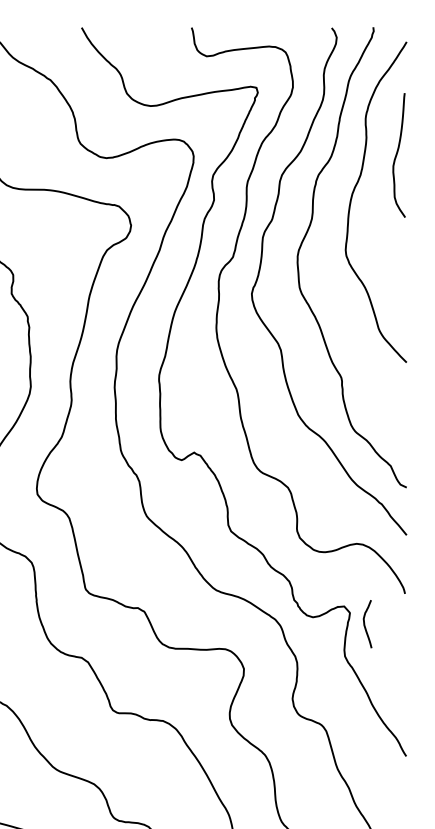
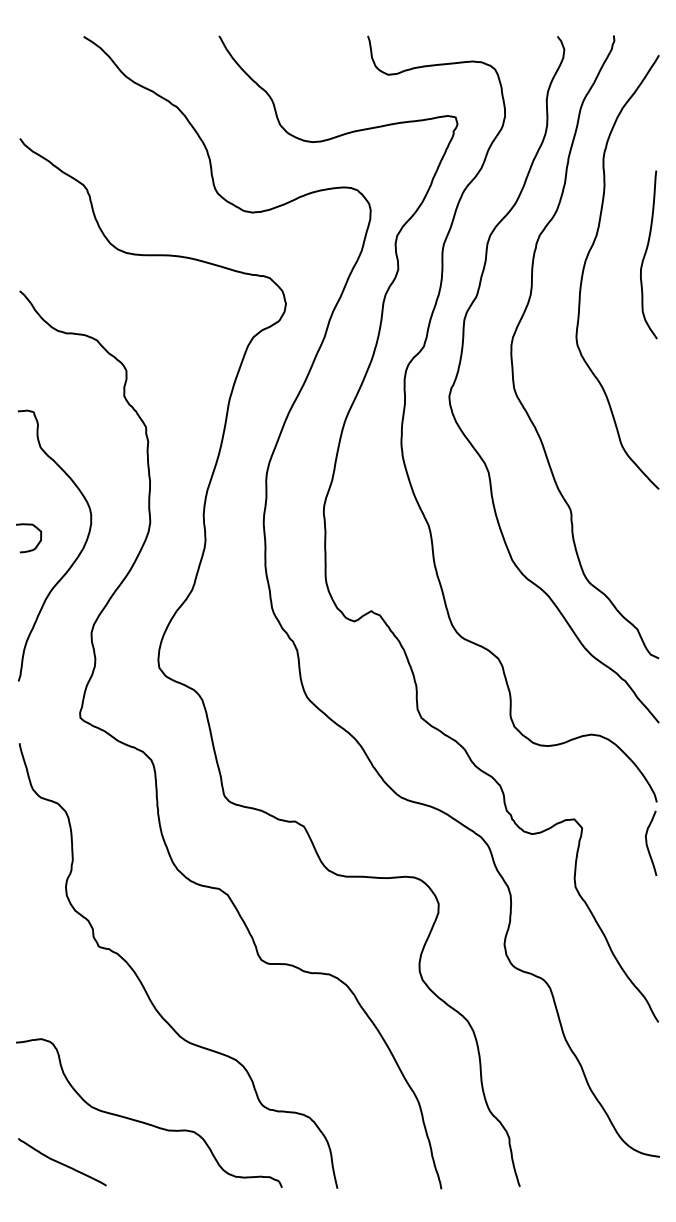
curve: (397, 154) -> (646, 253), moved
curve: (364, 623) -> (647, 842), moved

